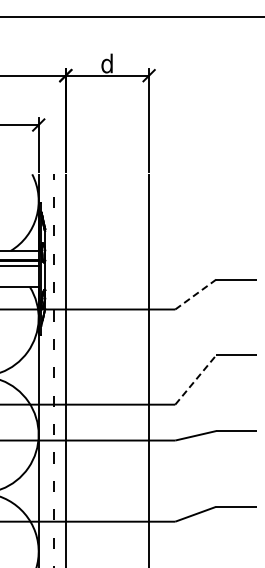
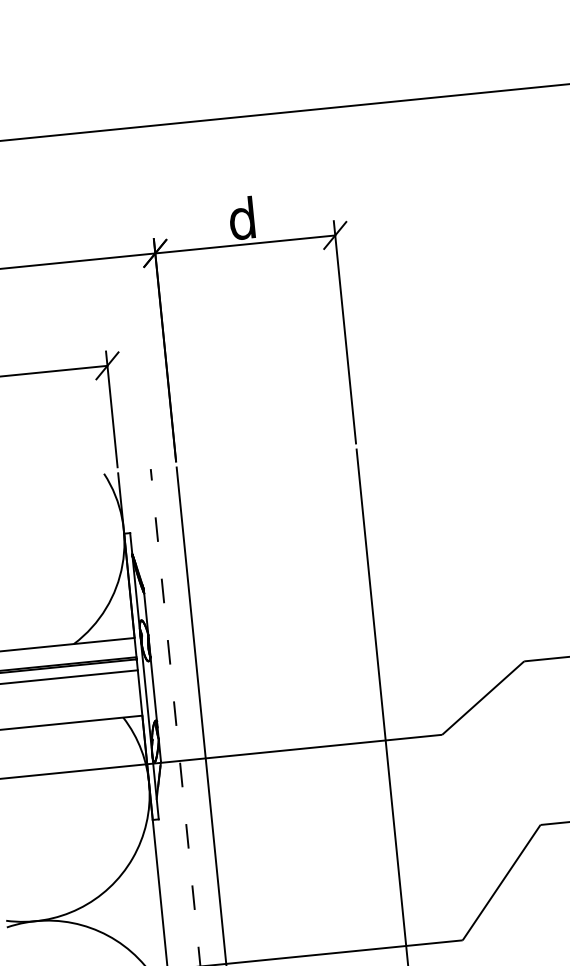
line: (196, 294) -> (484, 697), dashed -> solid
line: (196, 379) -> (503, 881), dashed -> solid

